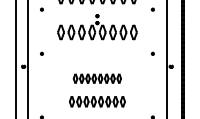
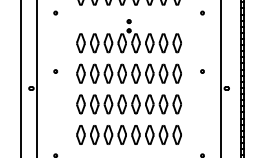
part: (96, 55) -> (128, 73), added
part: (96, 78) -> (128, 104), size x1.67
part: (96, 101) -> (128, 134), size x1.43

